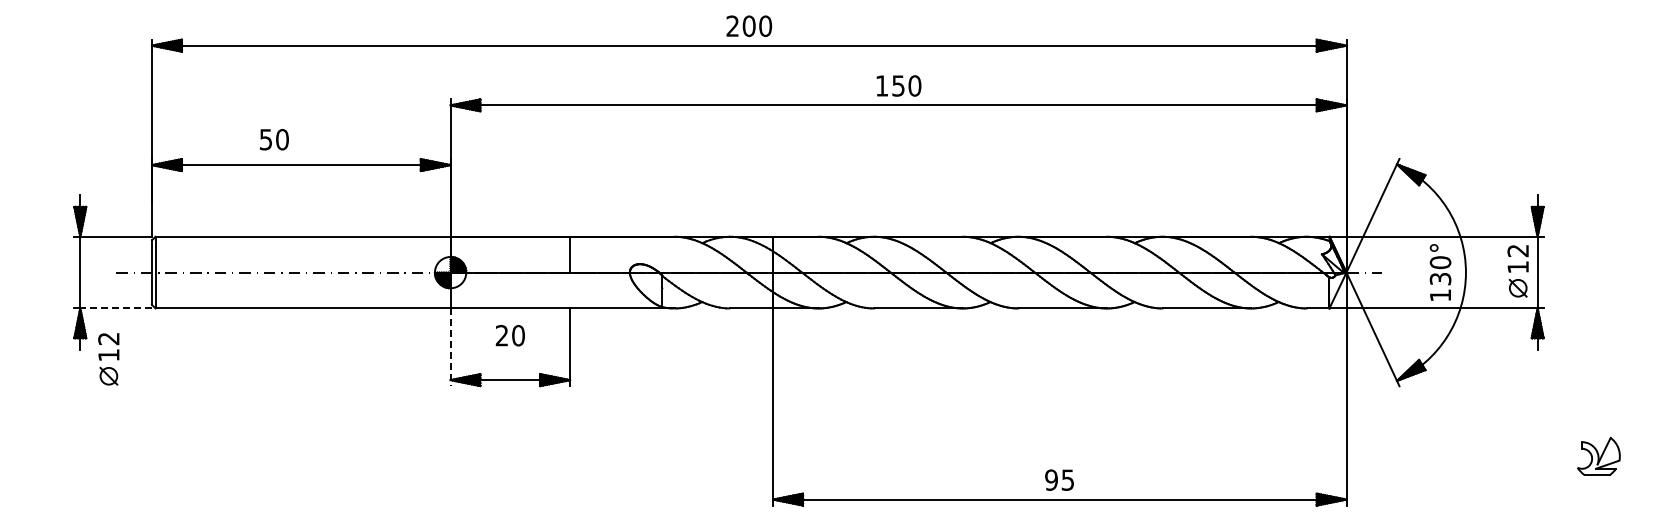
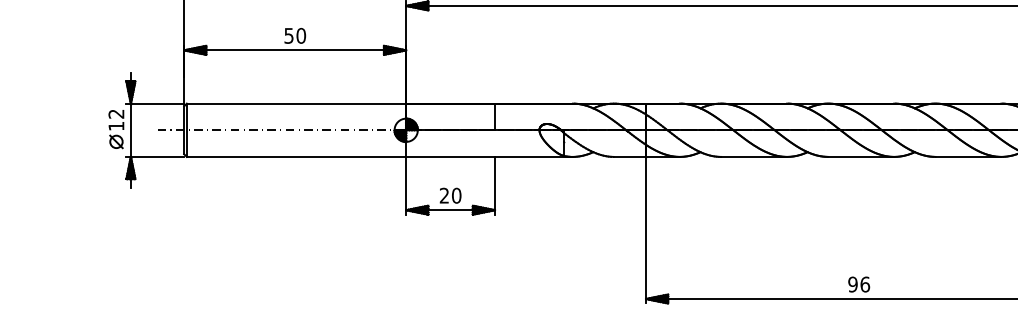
text: (274, 139) -> (295, 35), moved
line: (116, 308) -> (157, 156), dashed -> solid
text: (509, 335) -> (449, 195), moved
line: (450, 347) -> (406, 185), dashed -> solid
part: (108, 359) -> (116, 129), moved
text: (1067, 479) -> (864, 284), 95 -> 96

